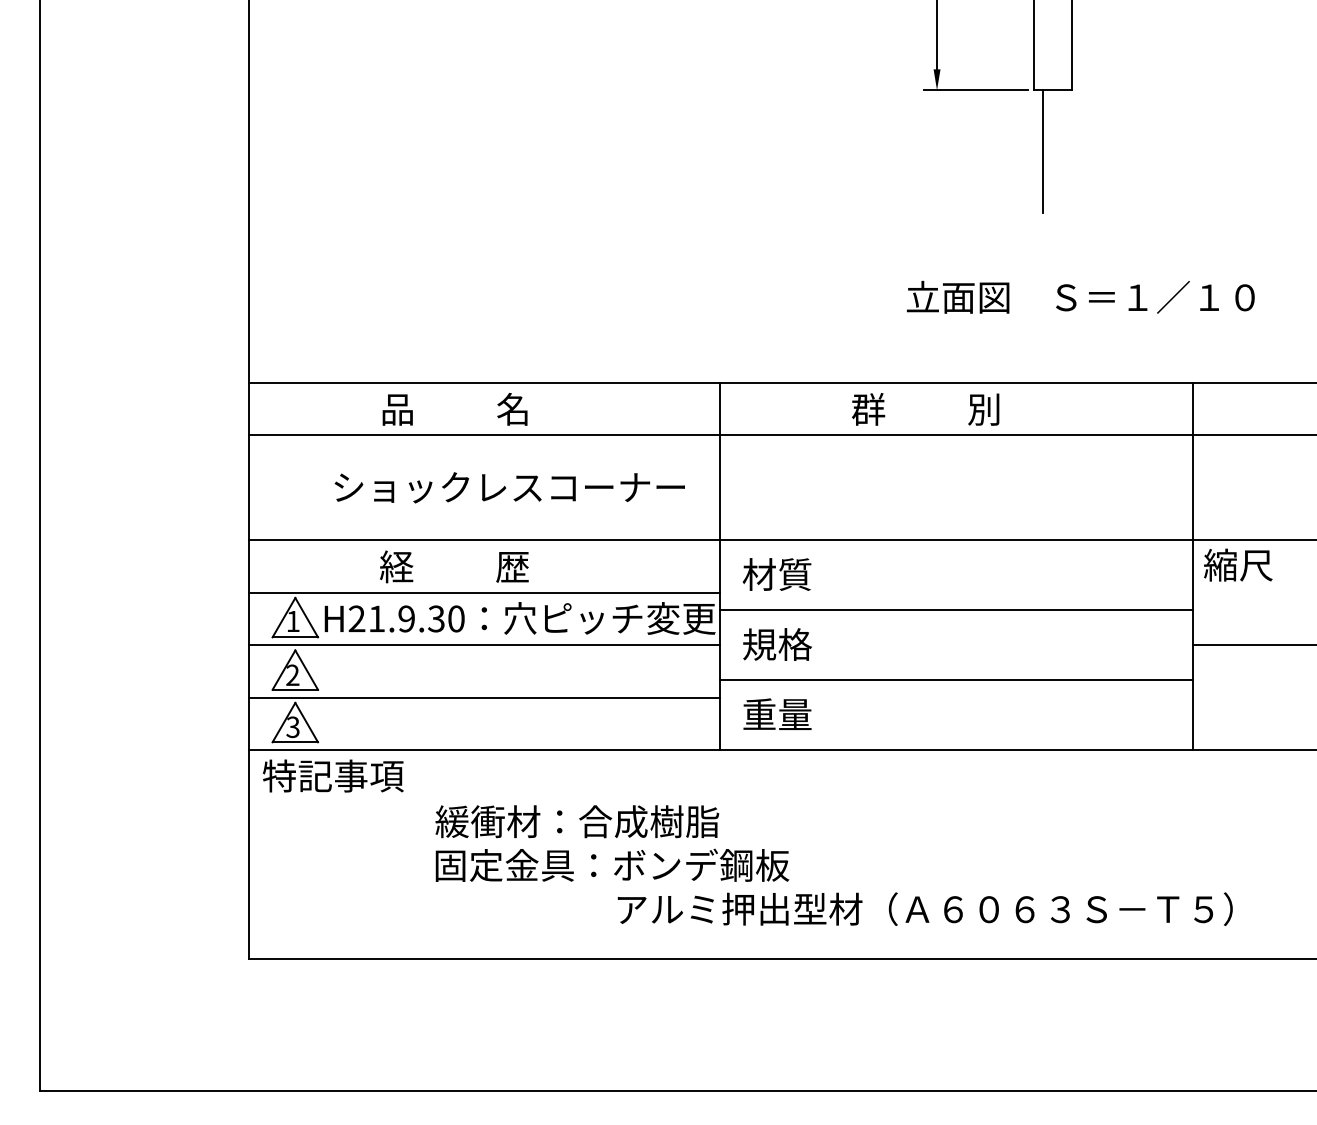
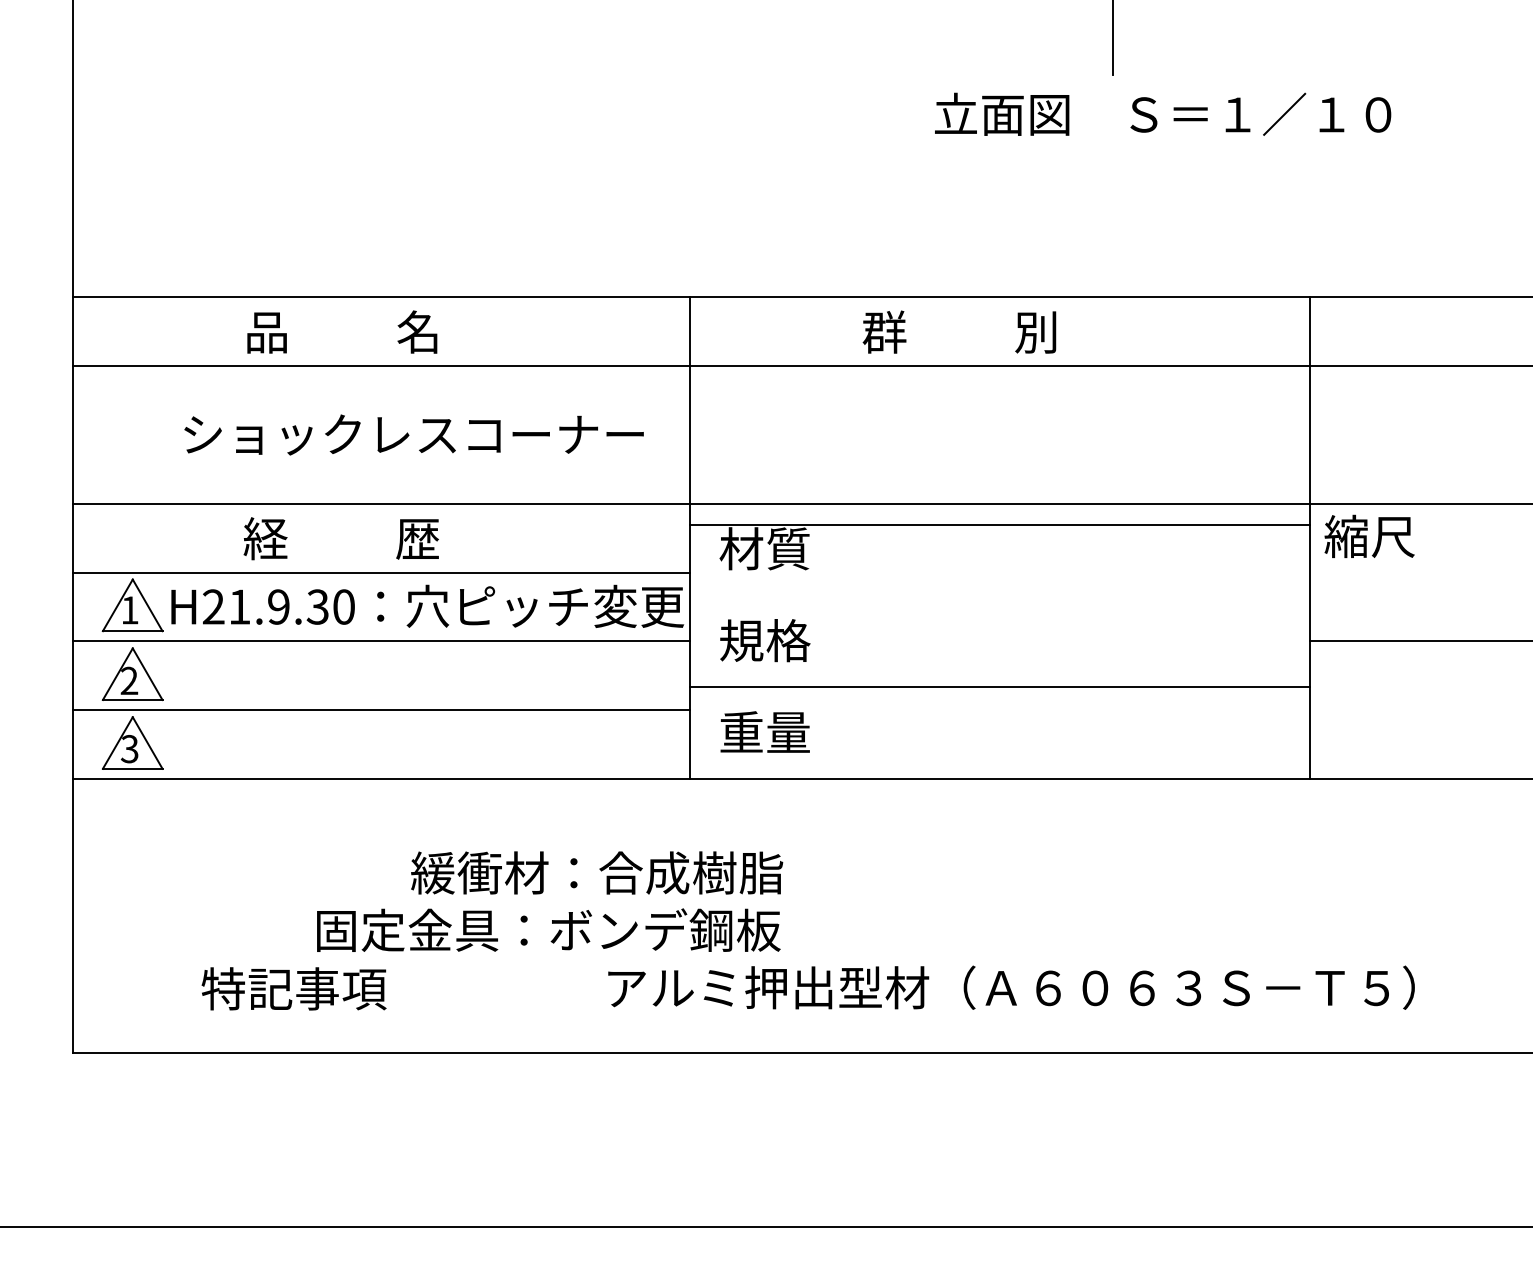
text: (1080, 297) -> (1162, 114), moved
line: (956, 610) -> (999, 525), moved
text: (333, 775) -> (294, 988), moved
text: (577, 821) -> (597, 872), moved
text: (924, 908) -> (1010, 986), moved

